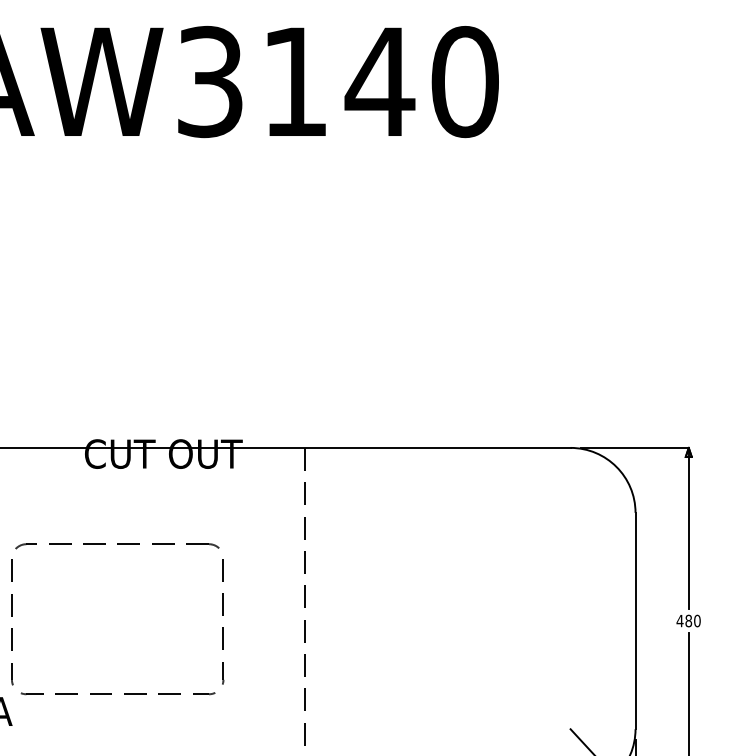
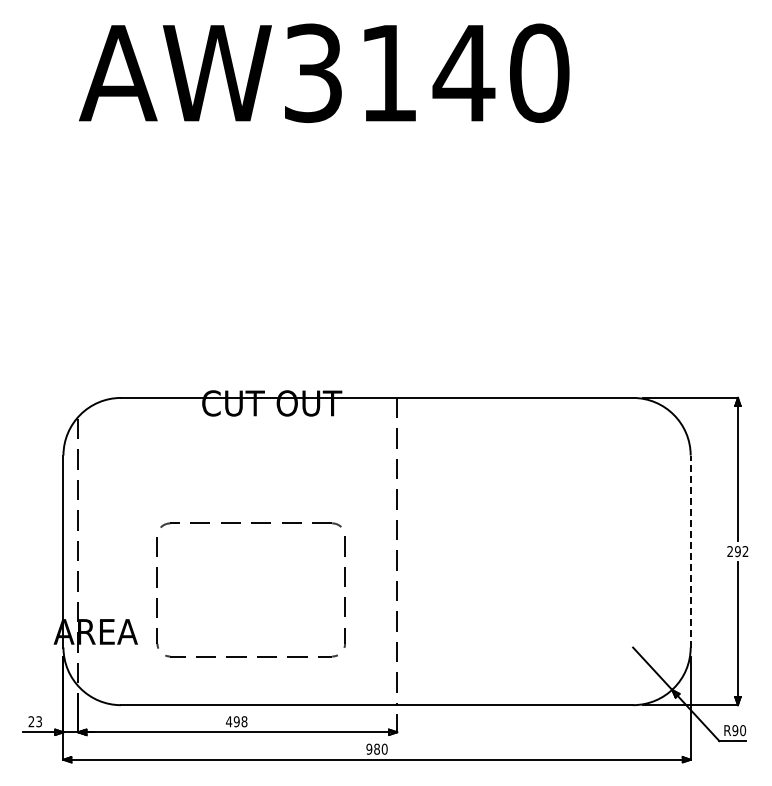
part: (117, 544) -> (251, 523), moved
line: (635, 620) -> (690, 551), solid -> dashed
text: (688, 620) -> (737, 551), 480 -> 292

